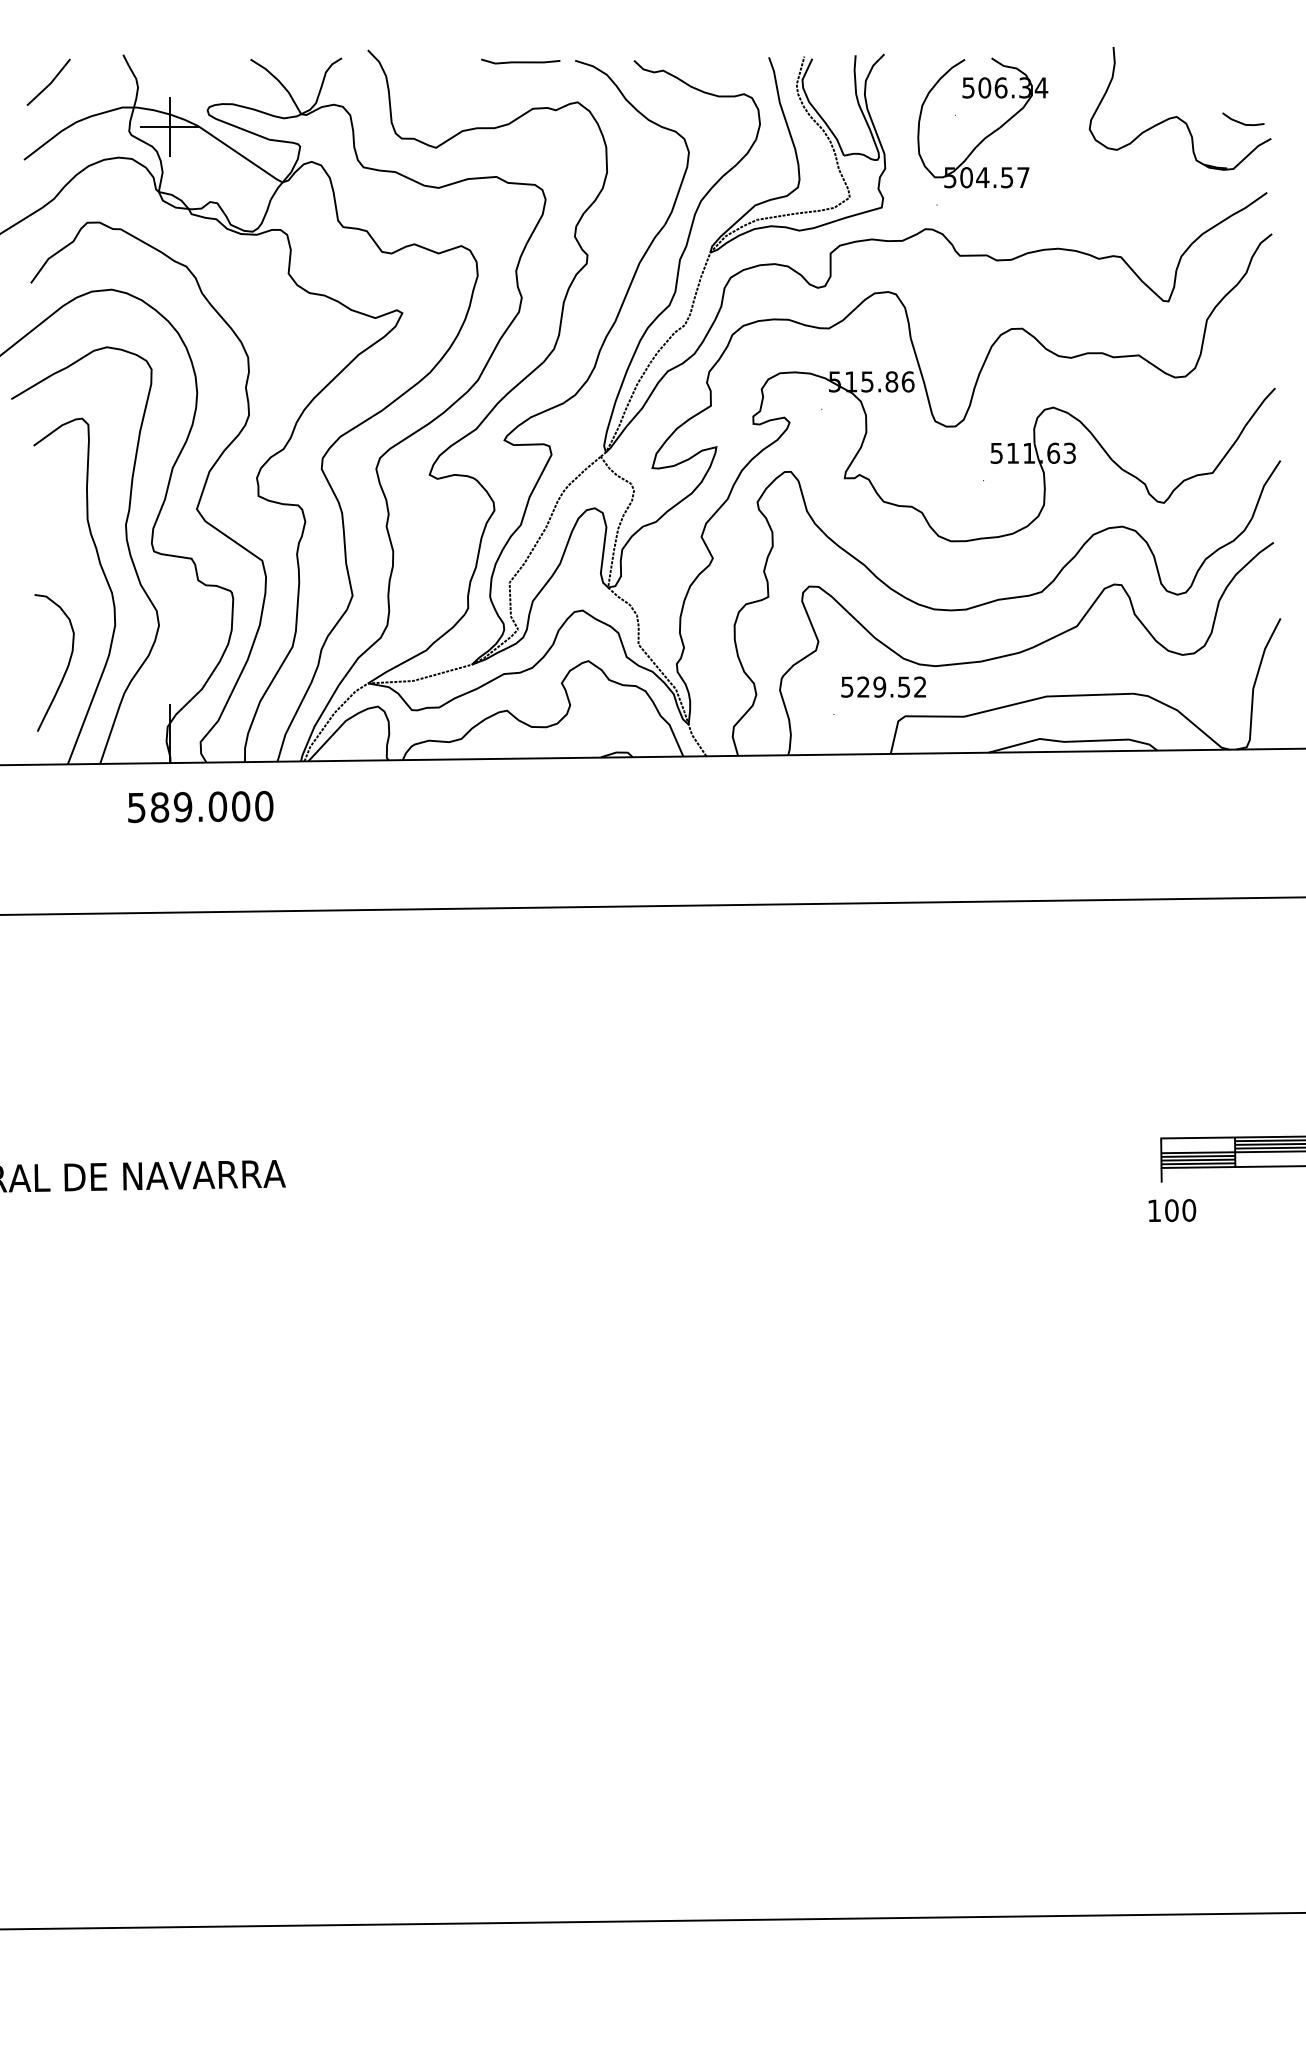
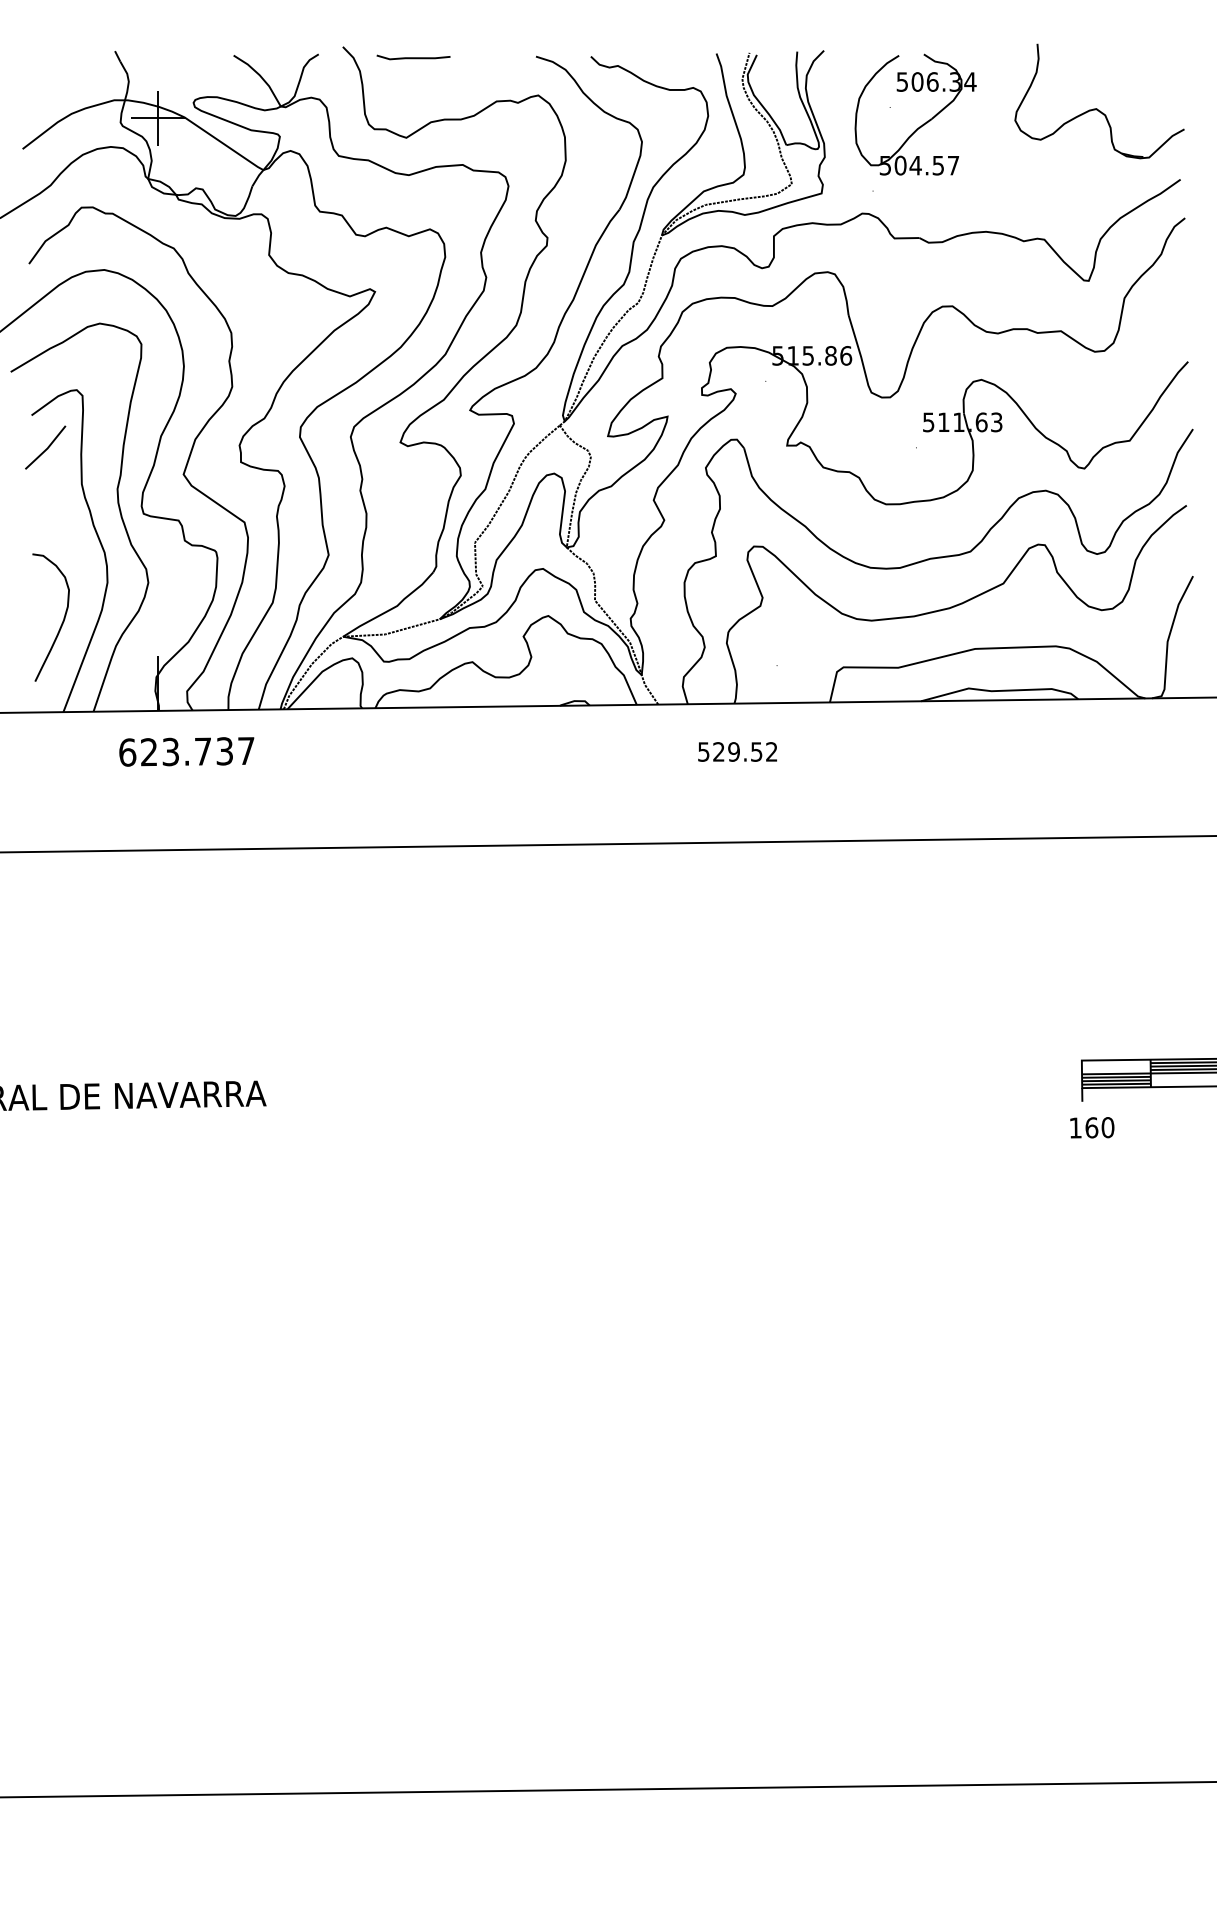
line: (520, 61) -> (413, 57), moved
line: (50, 82) -> (47, 447), moved
line: (1242, 122) -> (1157, 114), removed
text: (883, 686) -> (737, 751), moved
text: (200, 806) -> (186, 751), 589.000 -> 623.737
text: (1171, 1210) -> (1091, 1127), 100 -> 160

